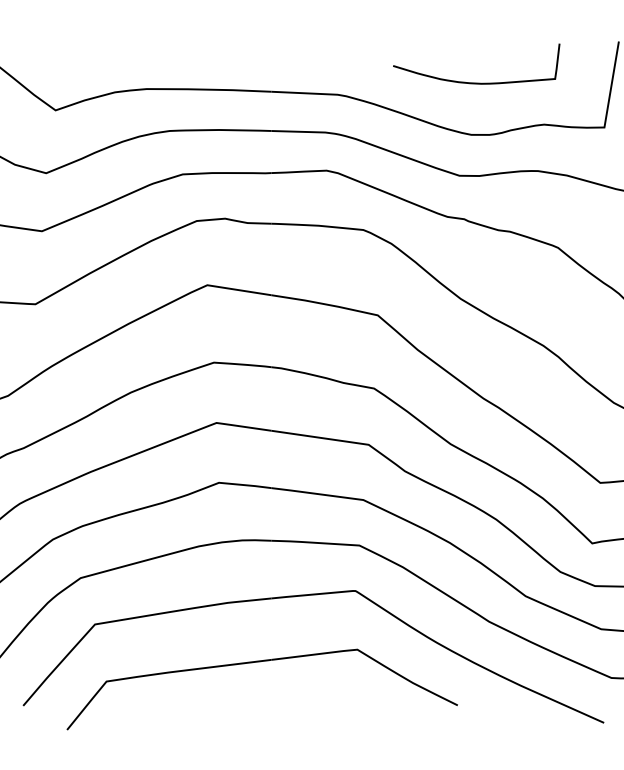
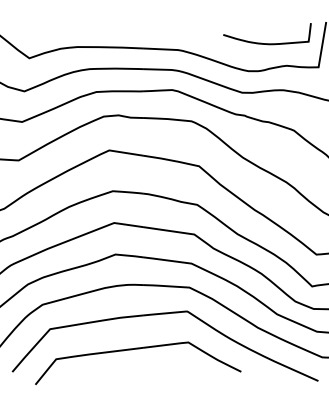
curve: (477, 82) -> (267, 43), moved

